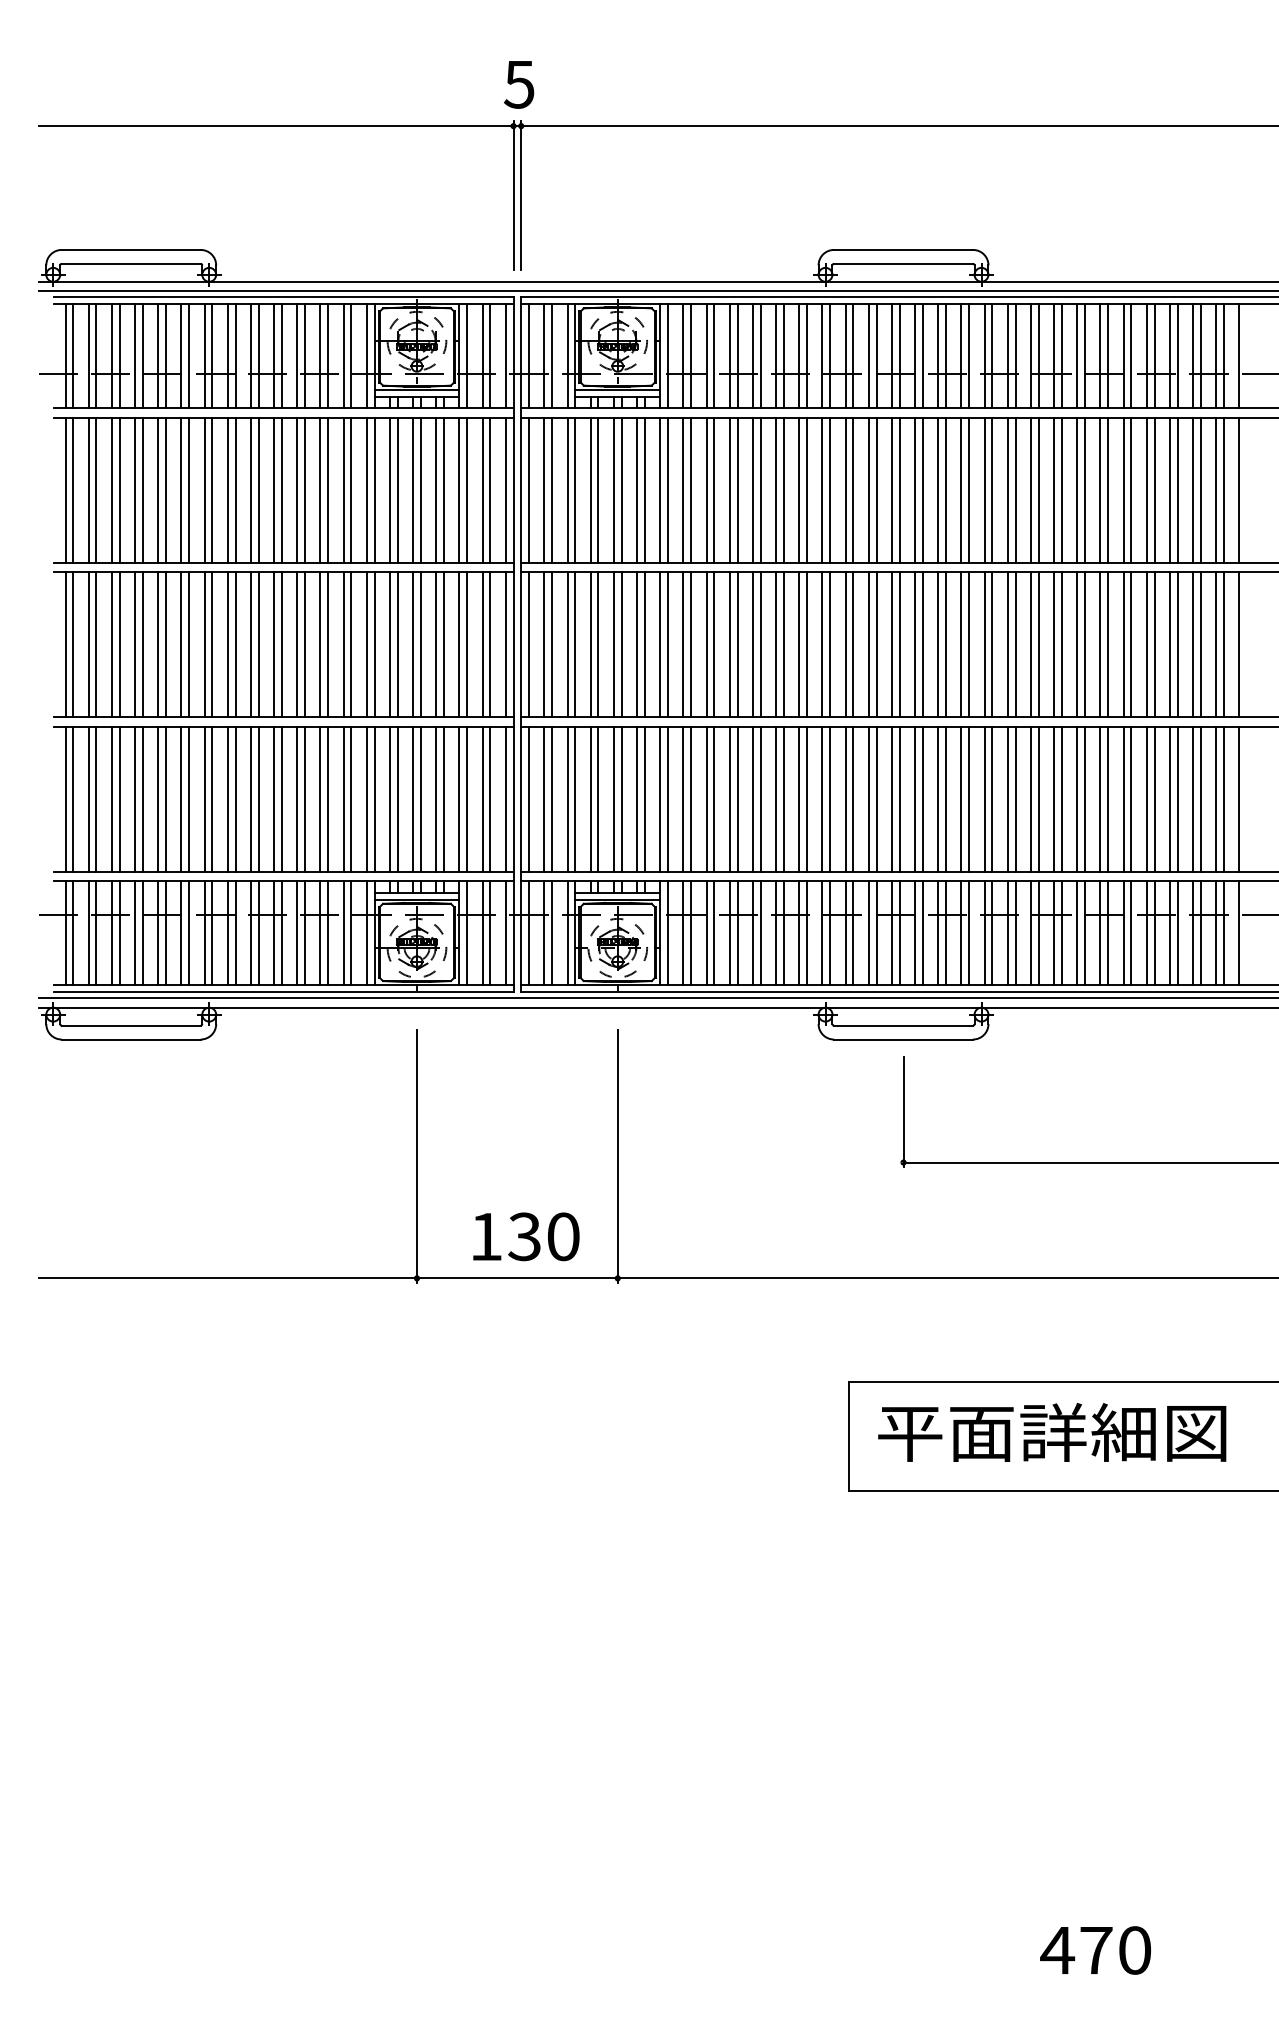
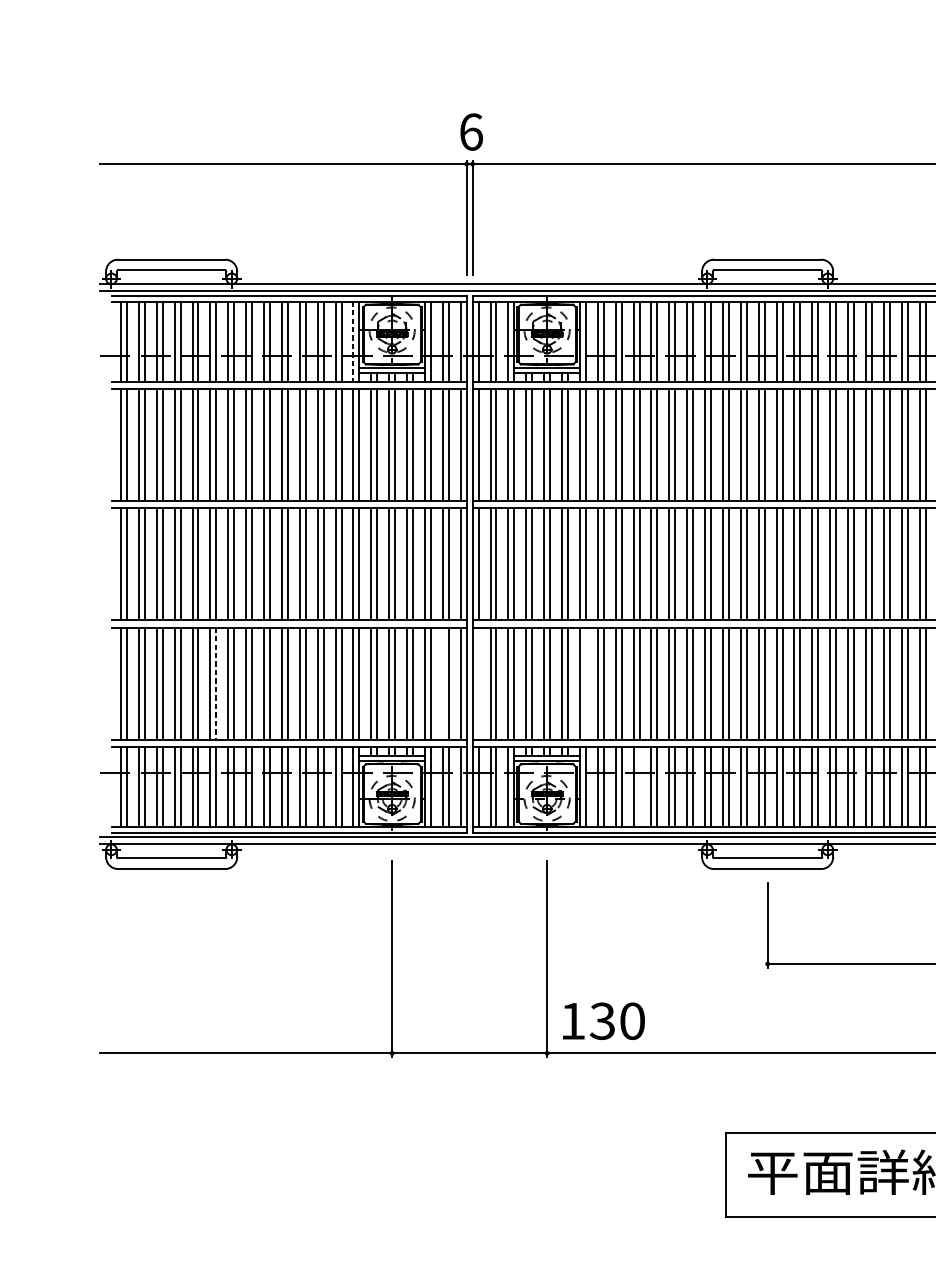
text: (518, 84) -> (470, 132), 5 -> 6
line: (366, 356) -> (353, 341), solid -> dashed
line: (482, 798) -> (442, 683), removed
line: (528, 798) -> (478, 683), removed
line: (667, 798) -> (585, 683), removed
line: (189, 799) -> (216, 683), solid -> dashed
line: (737, 933) -> (639, 787), removed
text: (526, 1236) -> (604, 1021), moved

